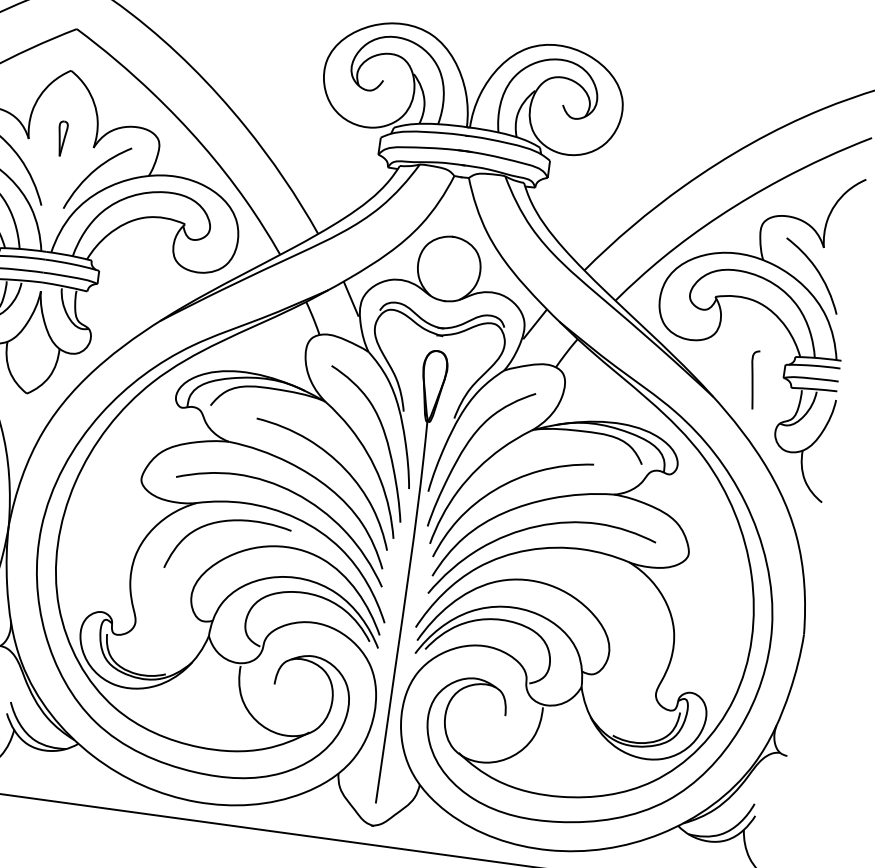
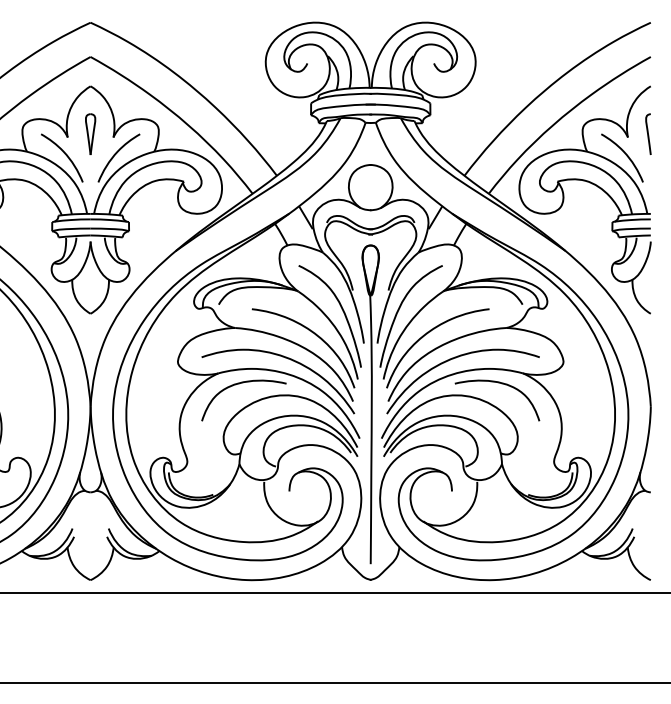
part: (61, 137) -> (90, 133), size x1.67
curve: (753, 378) -> (648, 133), moved
curve: (596, 573) -> (501, 384), added

